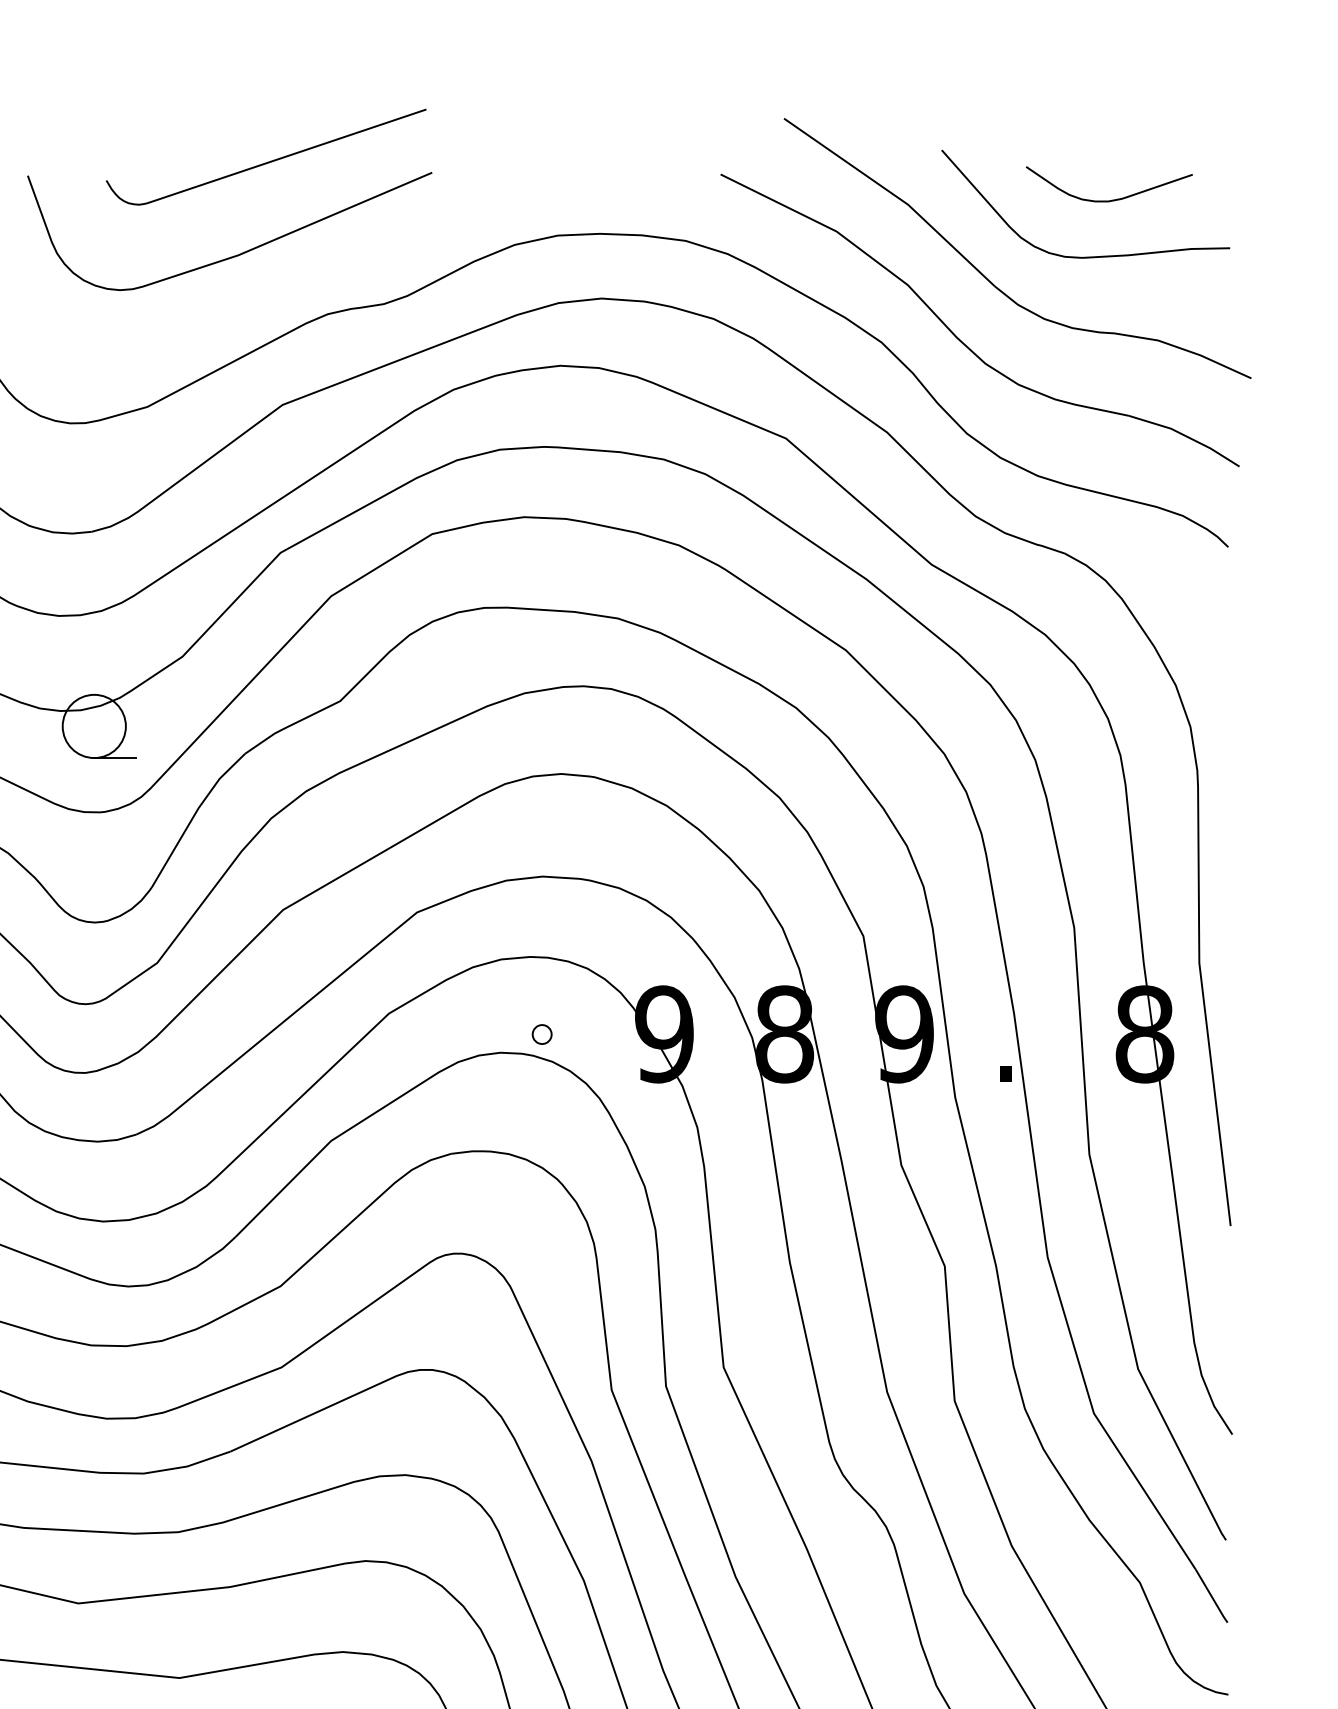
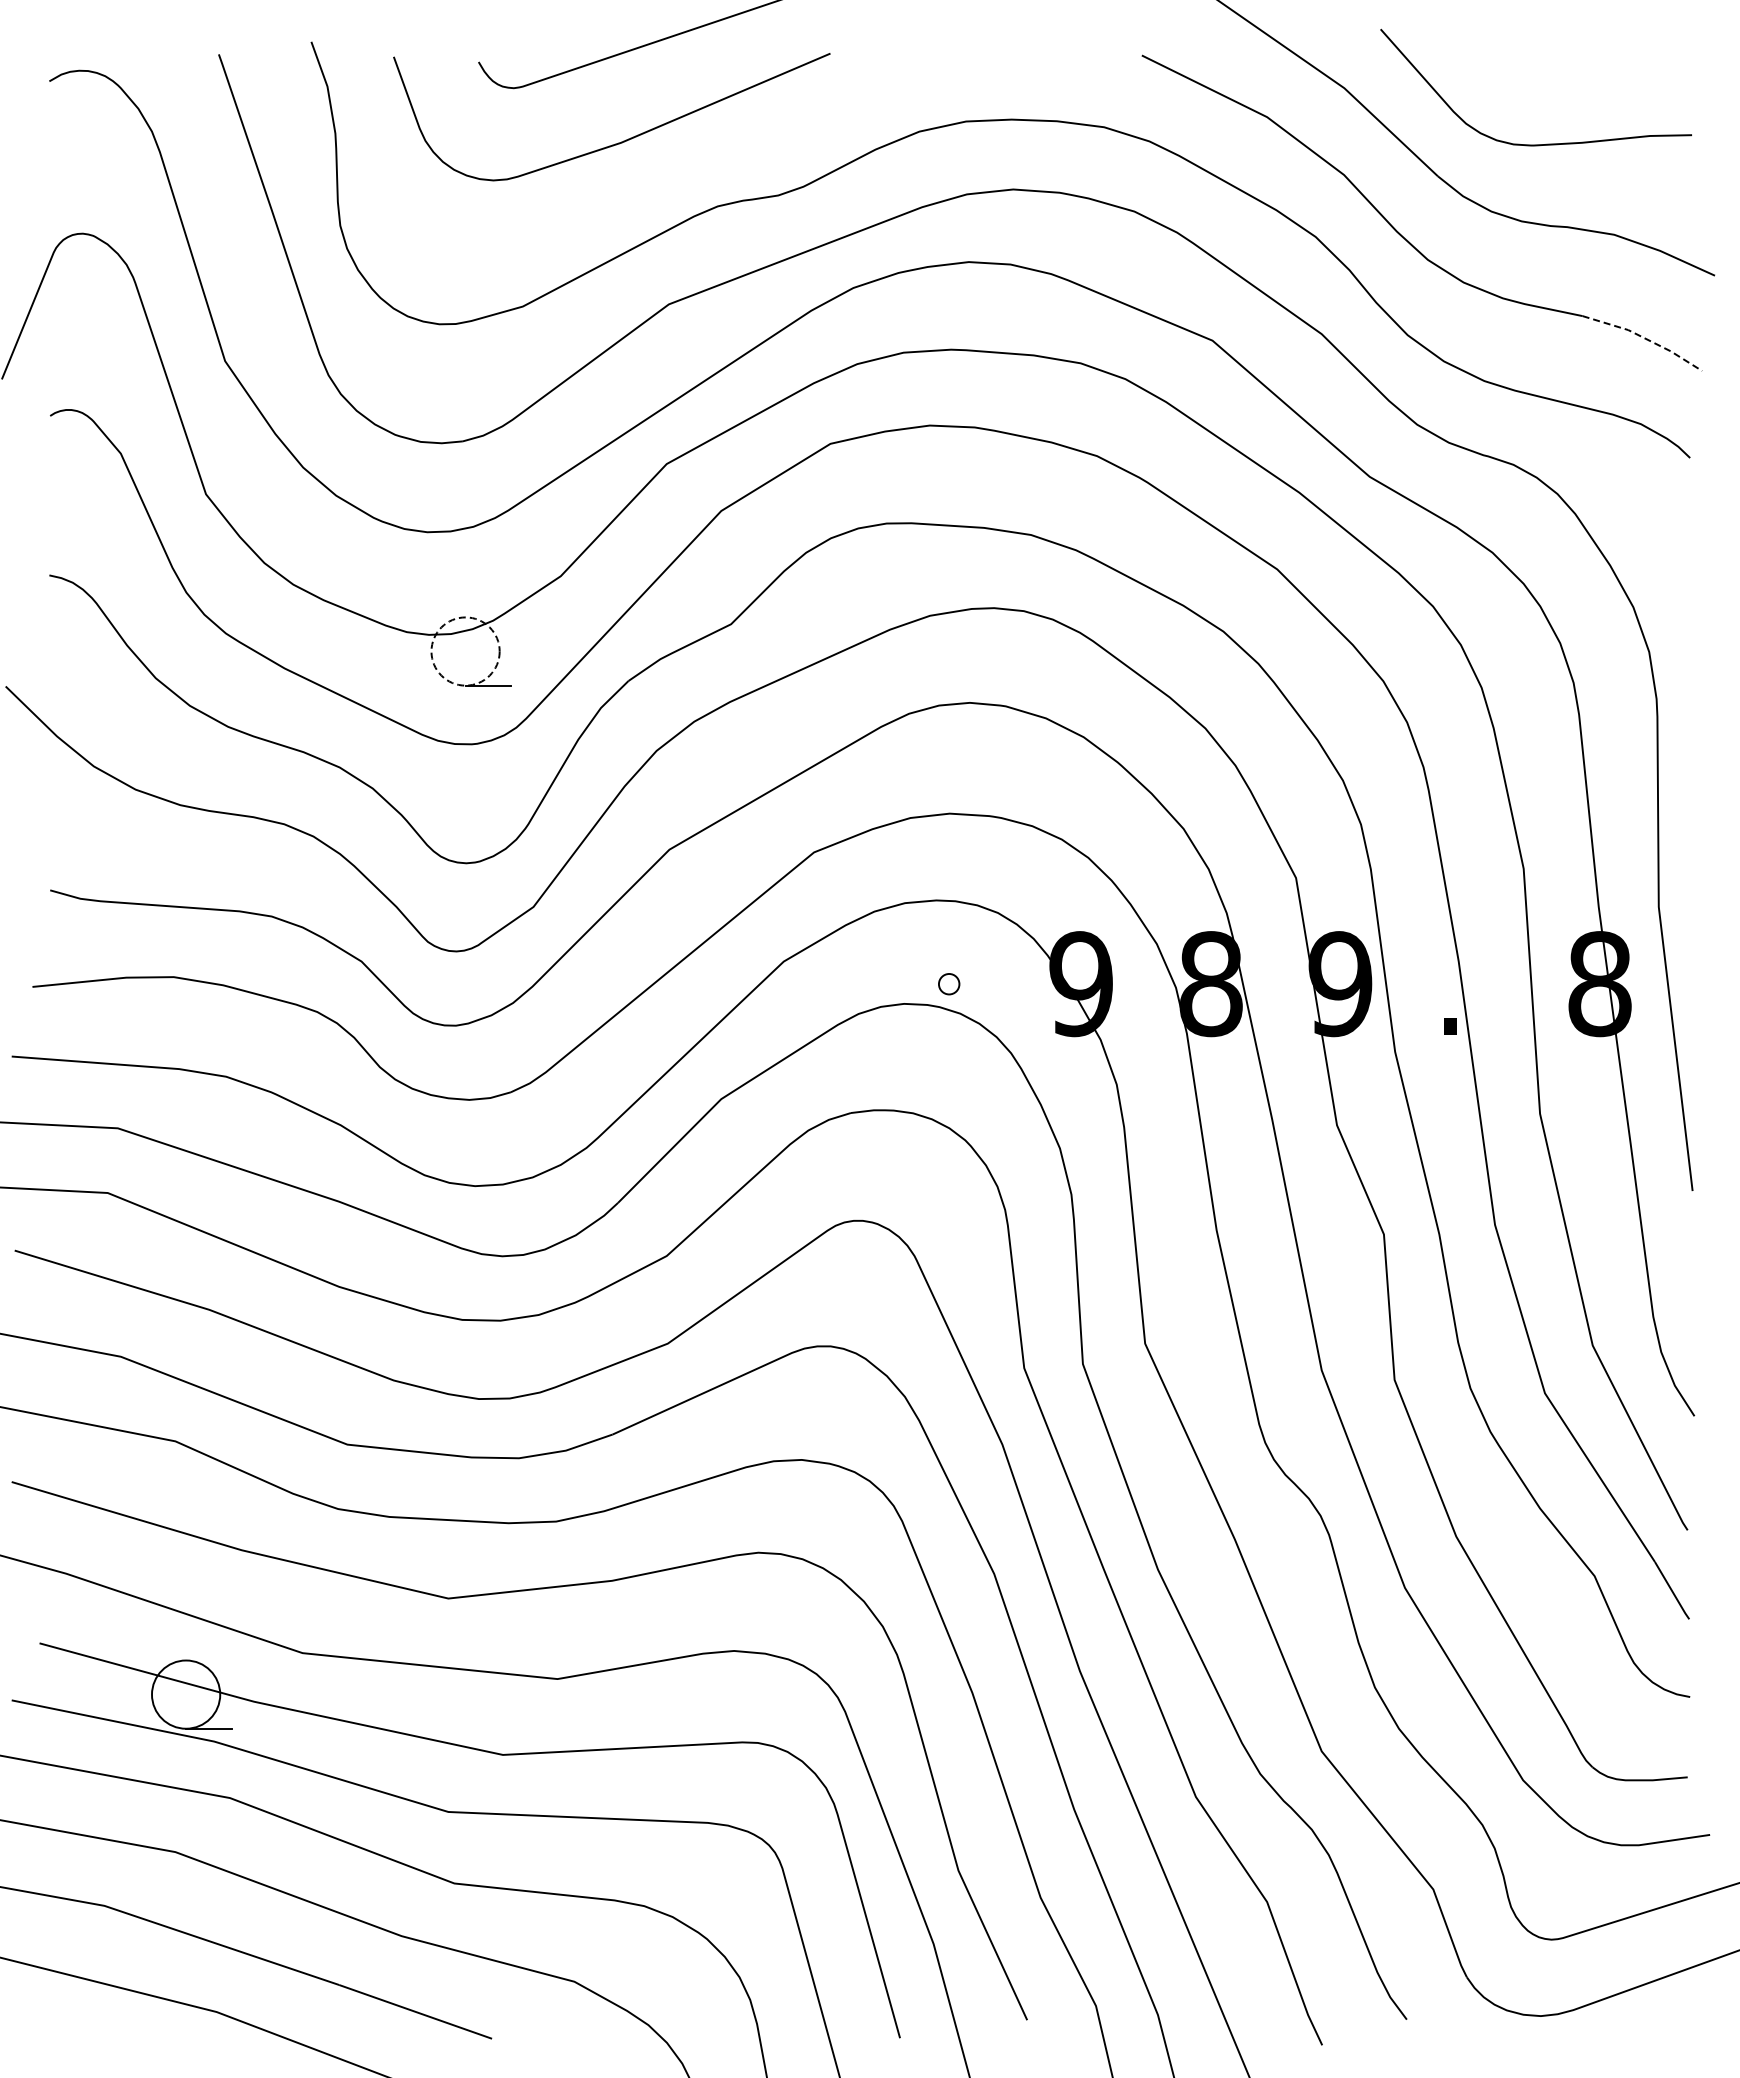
curve: (1112, 199) -> (1565, 82), removed
line: (1187, 436) -> (1645, 338), solid -> dashed
circle: (94, 726) -> (465, 651), solid -> dashed

